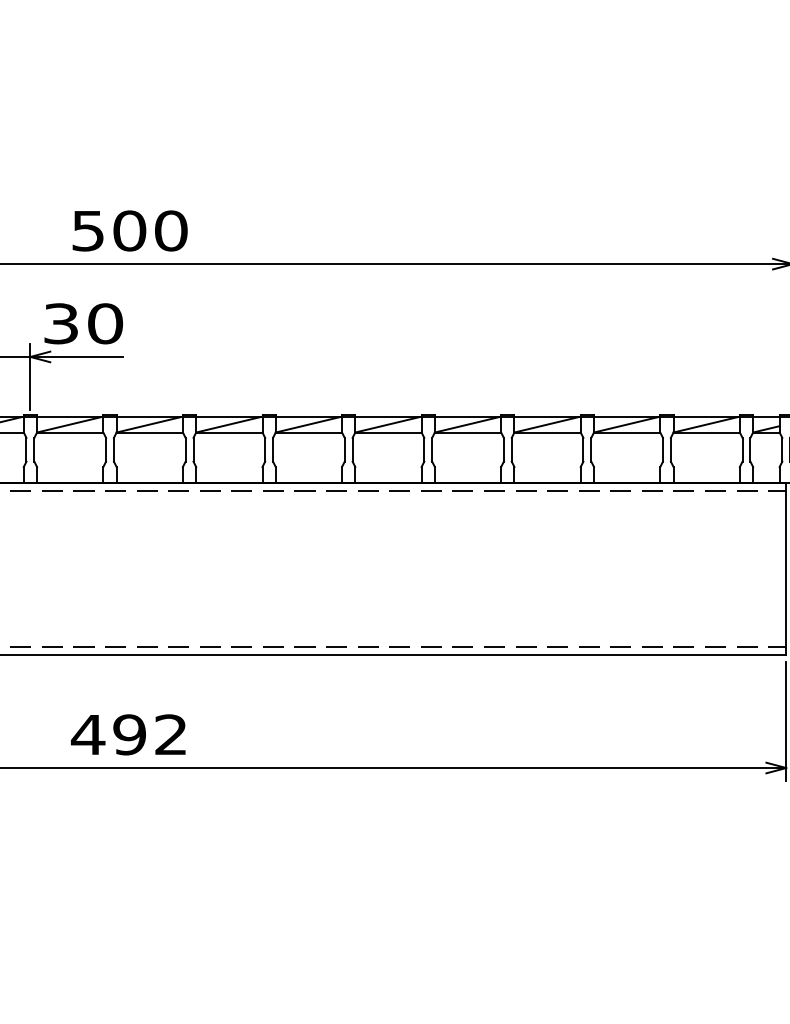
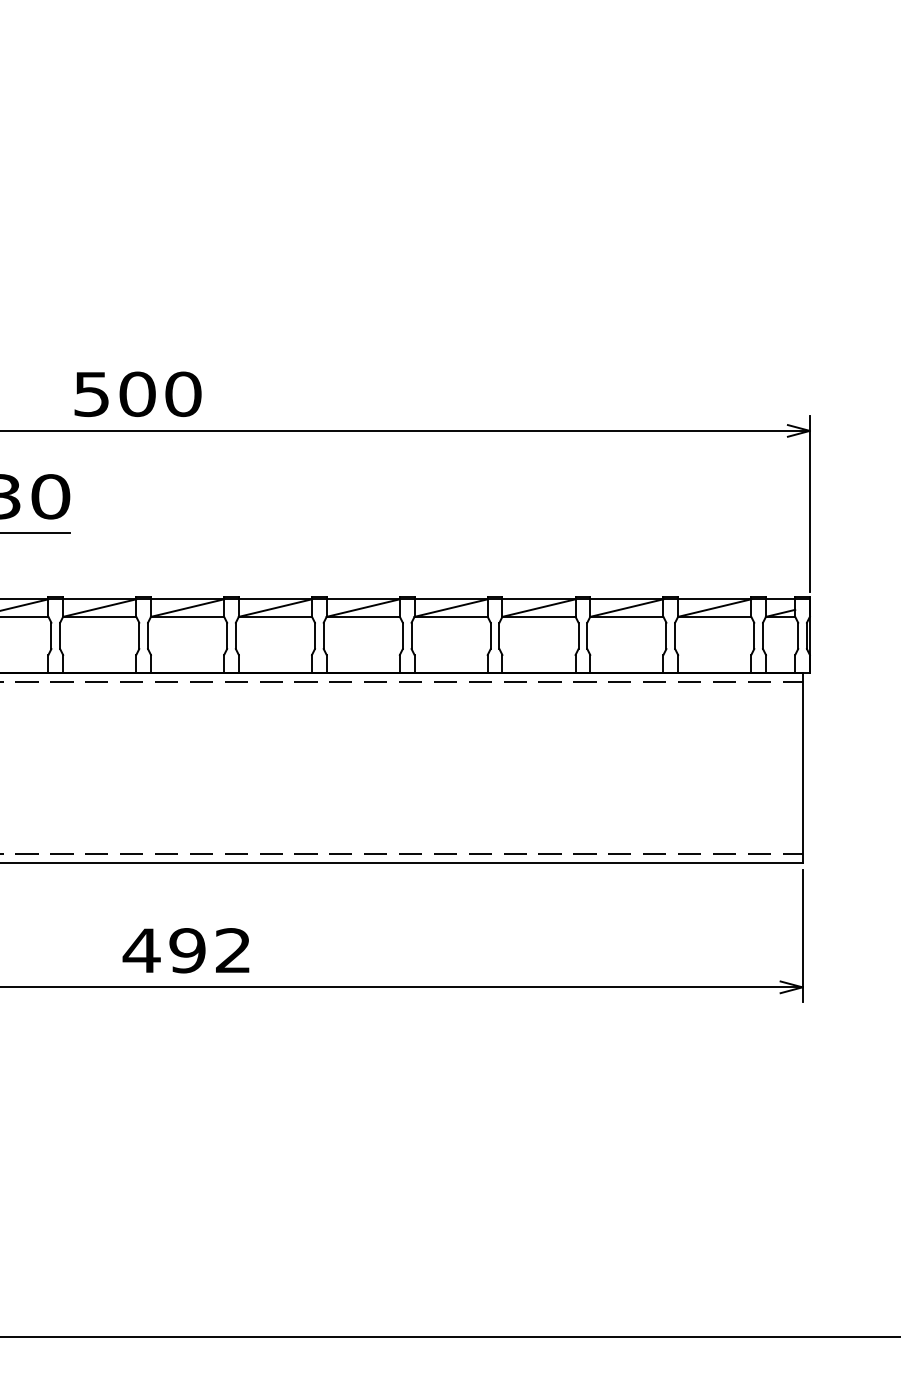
text: (129, 230) -> (137, 393), moved
text: (127, 734) -> (185, 950), moved

